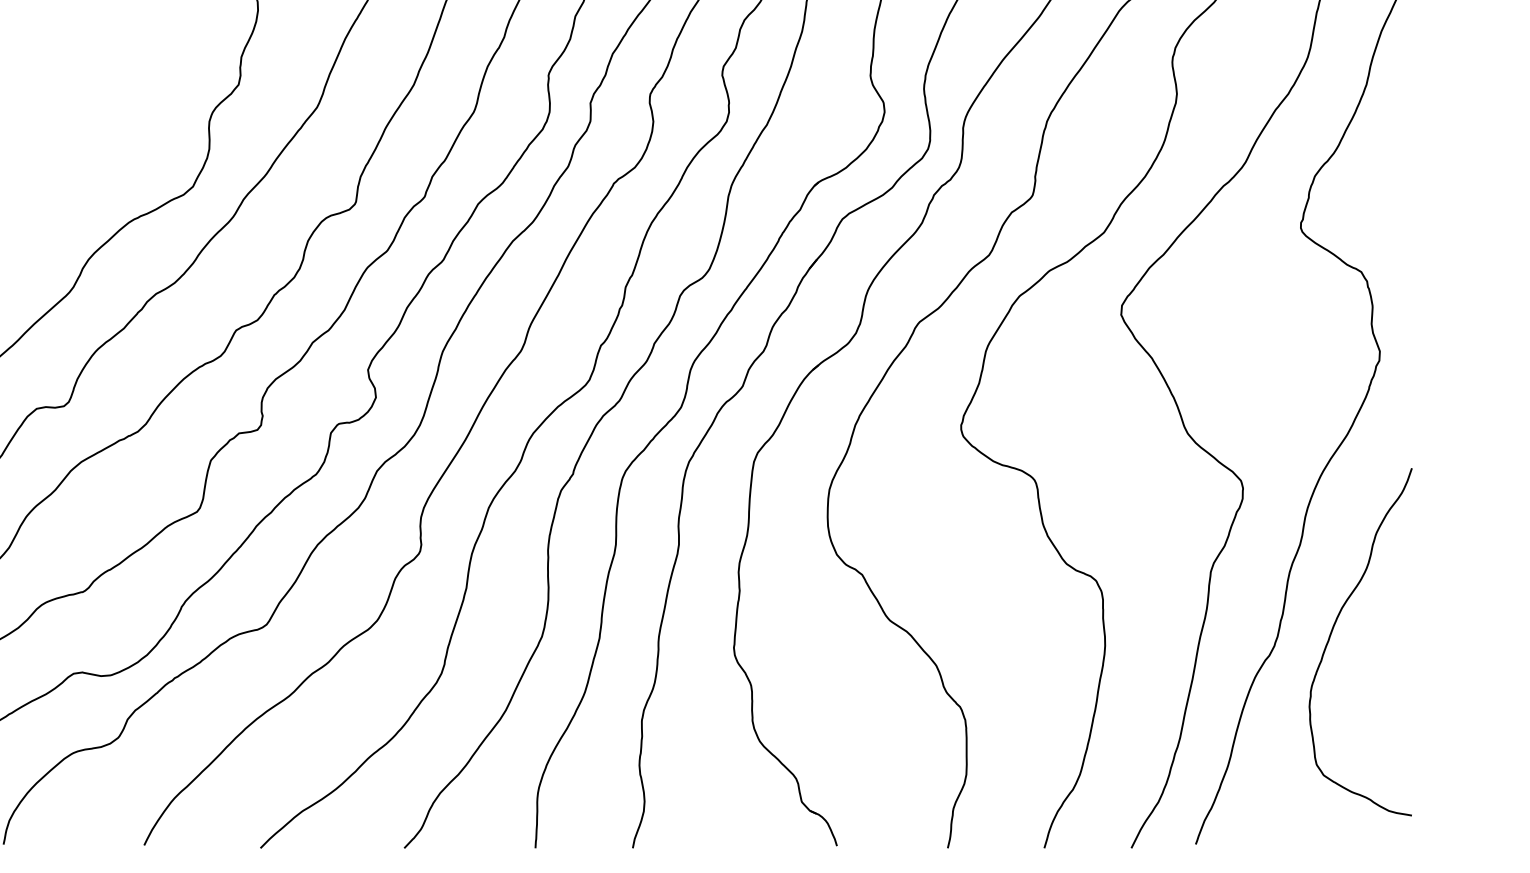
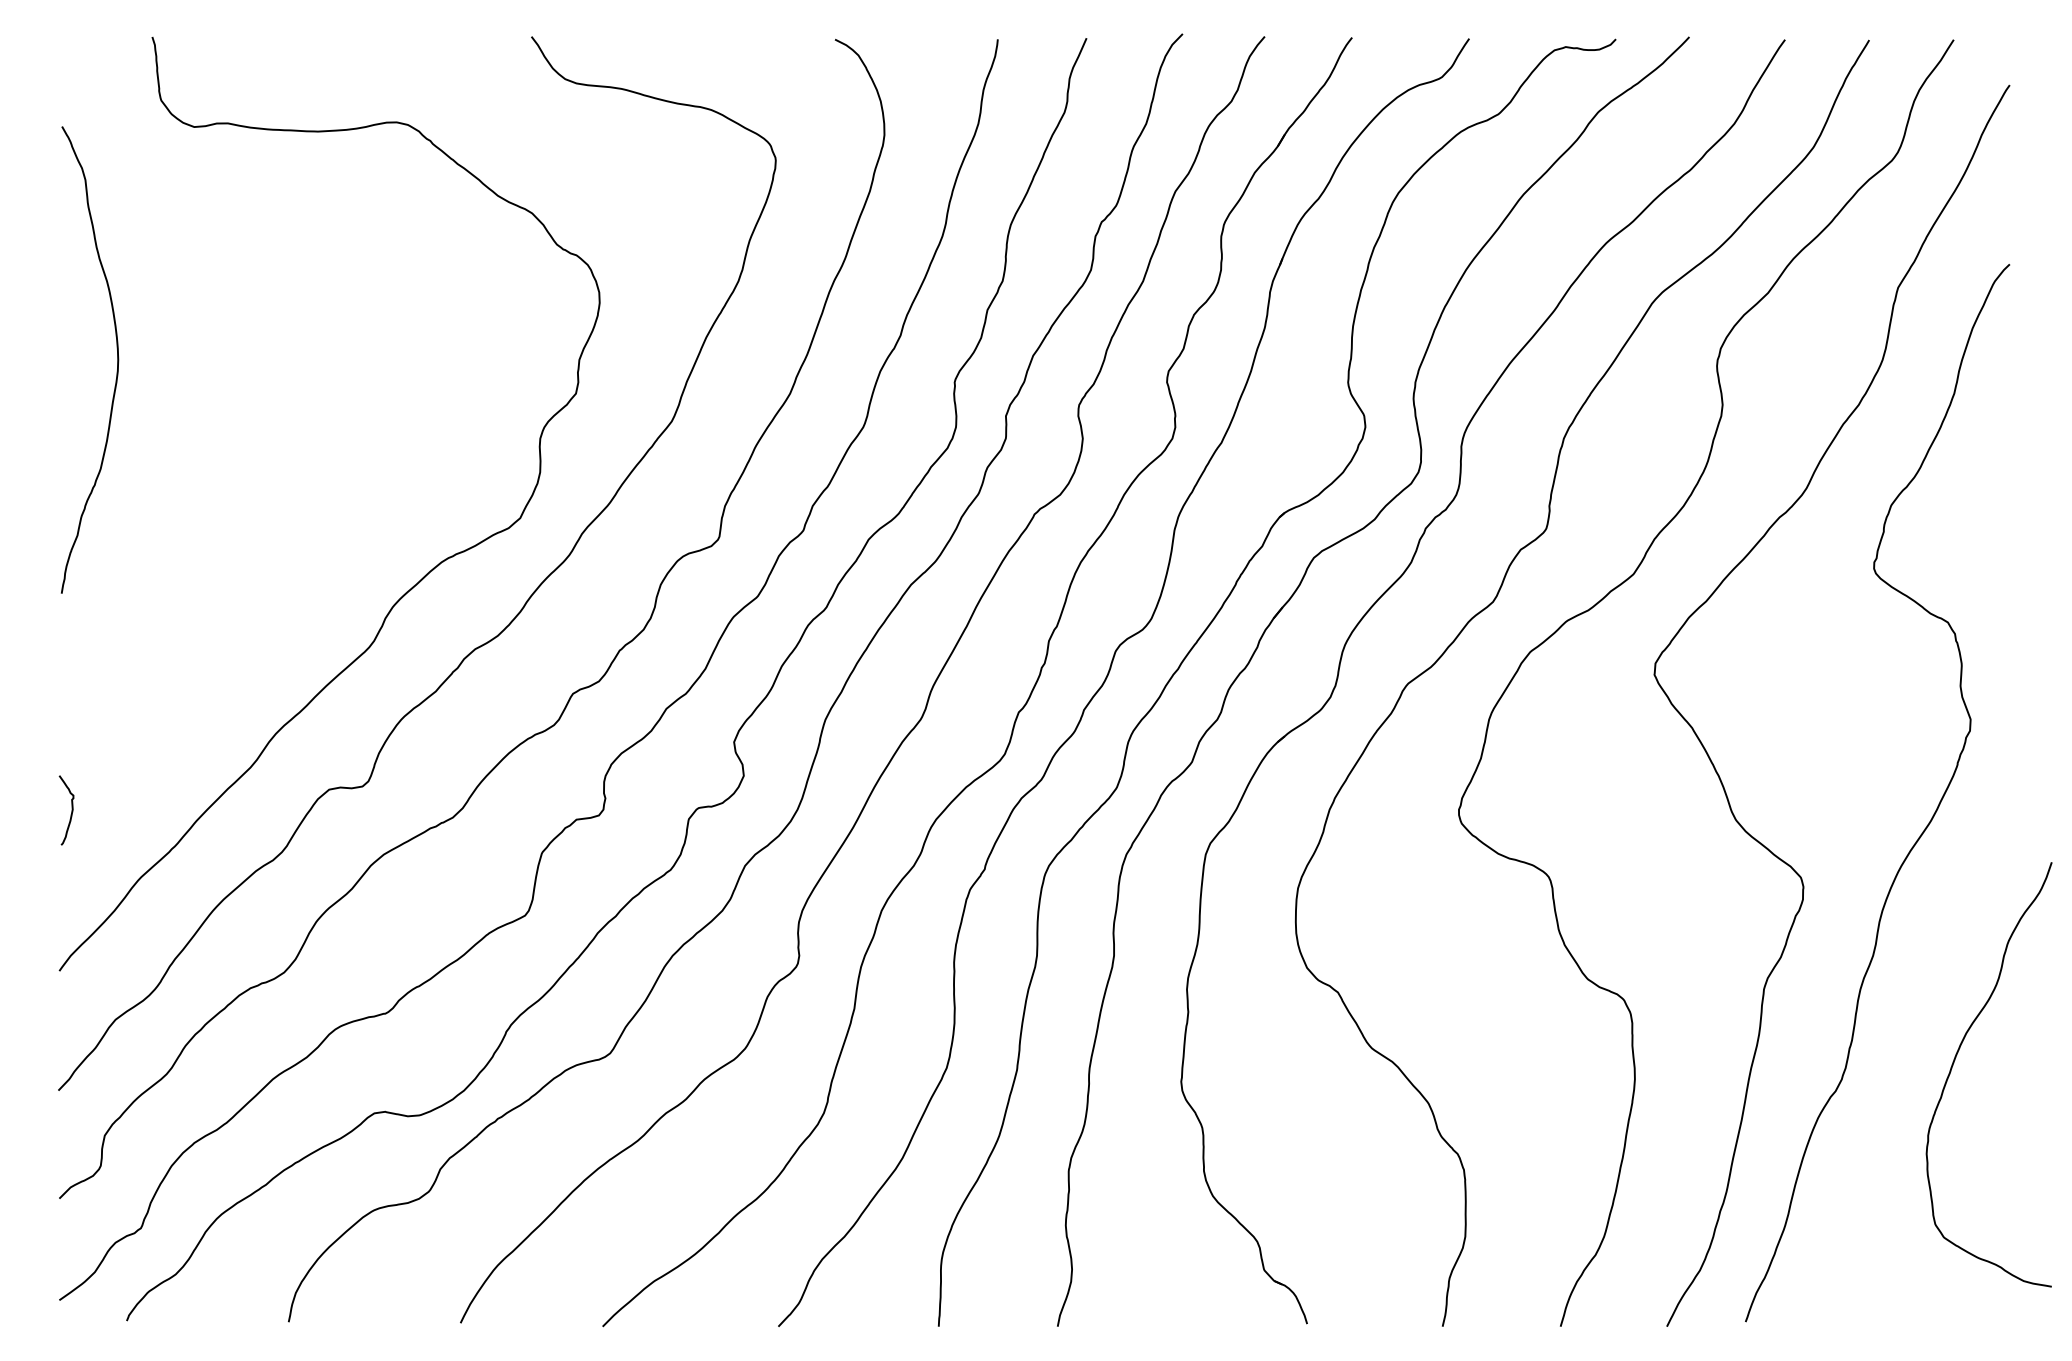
curve: (1332, 632) -> (1954, 1063), moved

